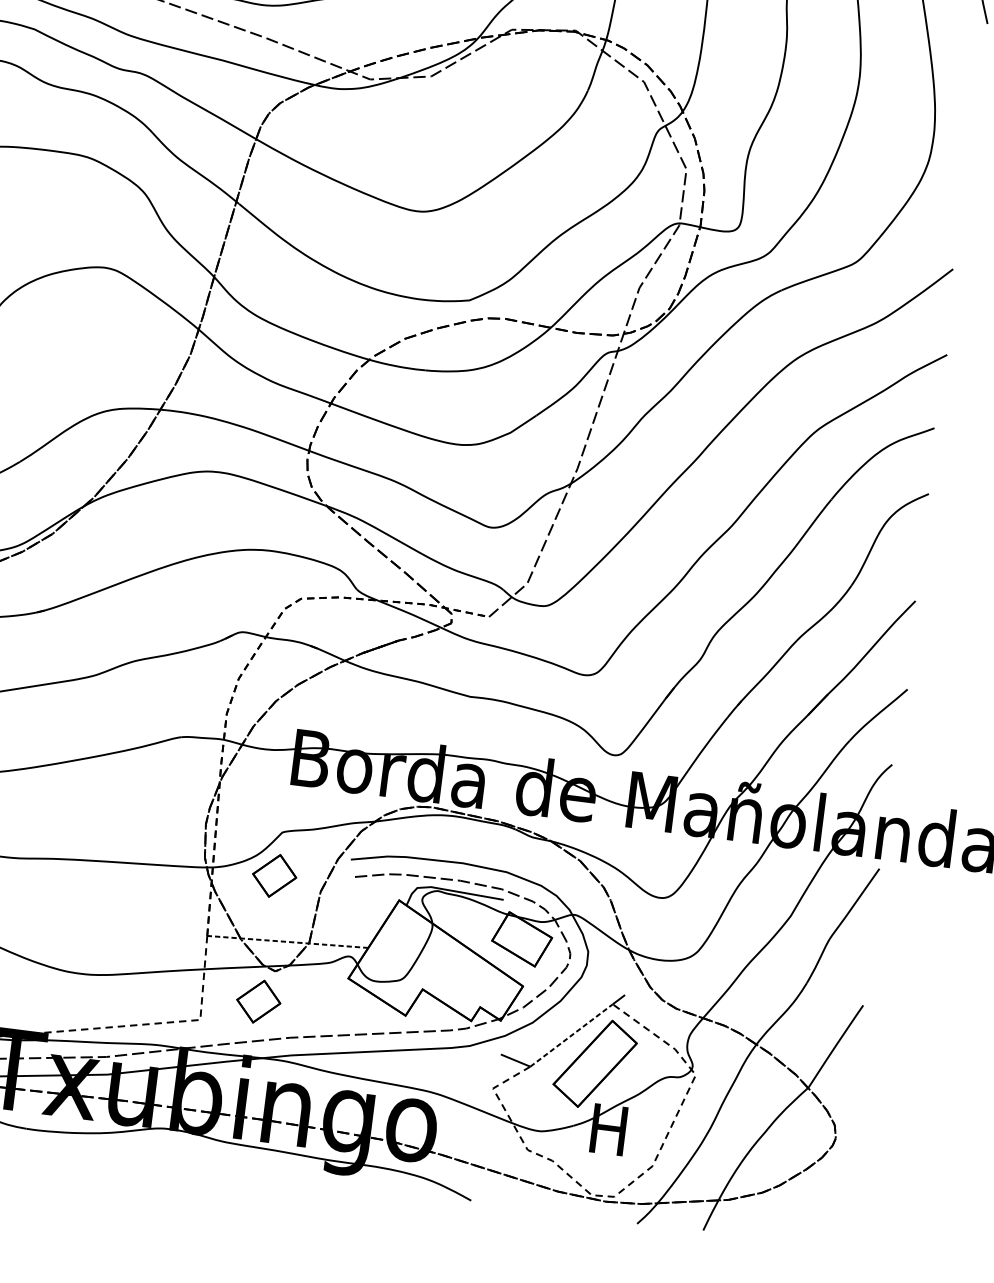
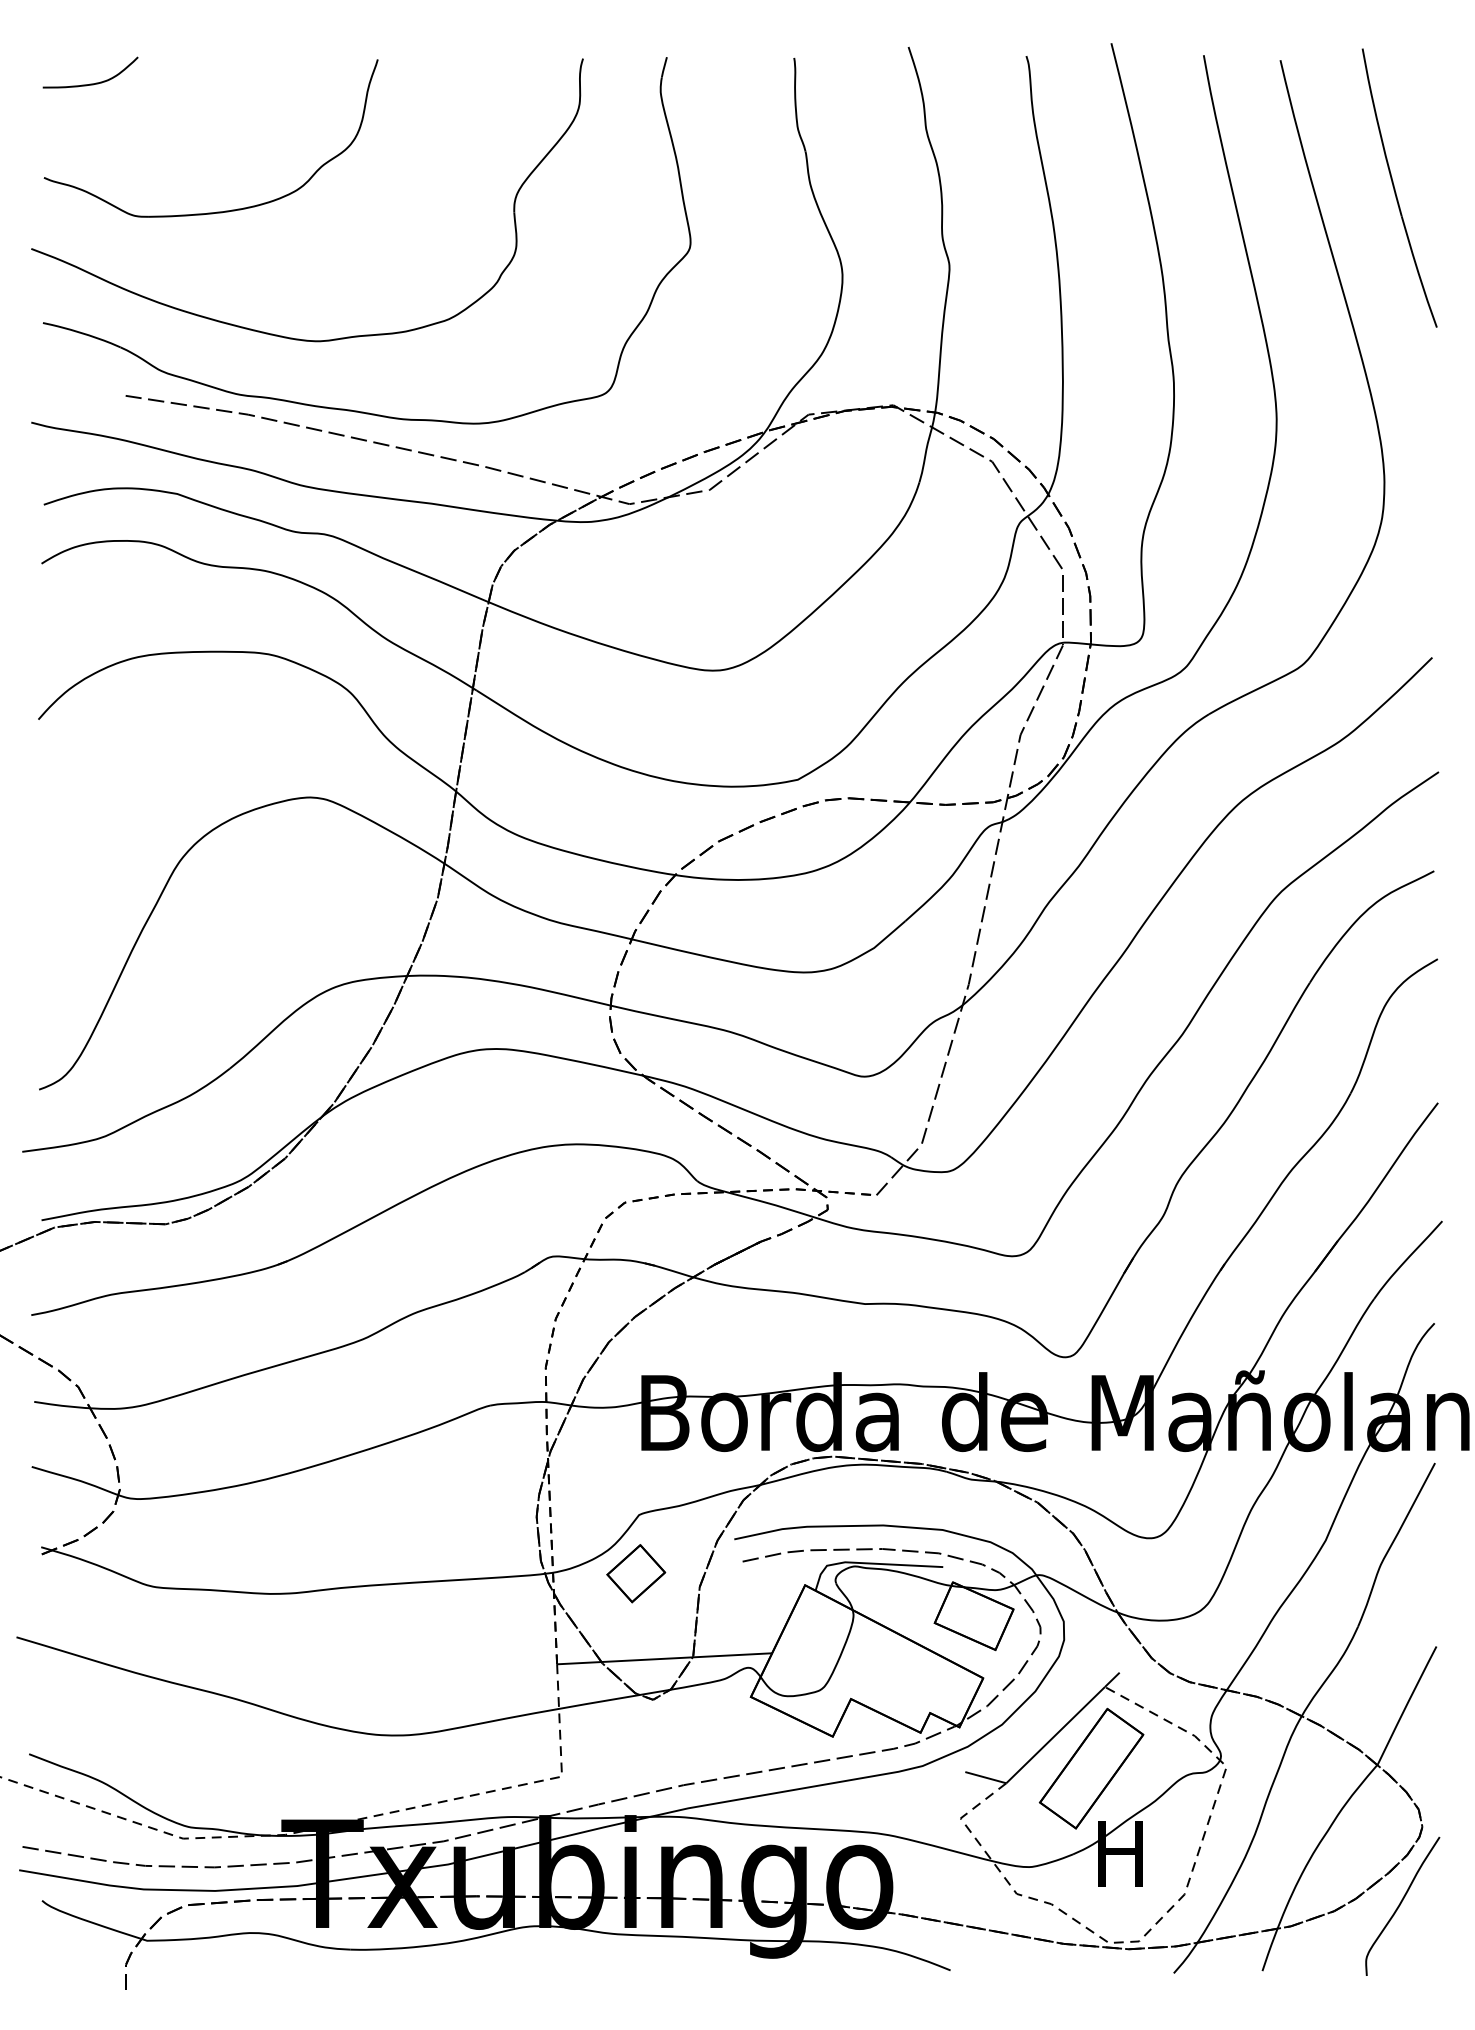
line: (287, 941) -> (664, 1658), dashed -> solid
part: (258, 1001) -> (636, 1742), removed
line: (571, 1035) -> (1055, 1735), dashed -> solid
curve: (812, 1194) -> (1400, 1905), added

